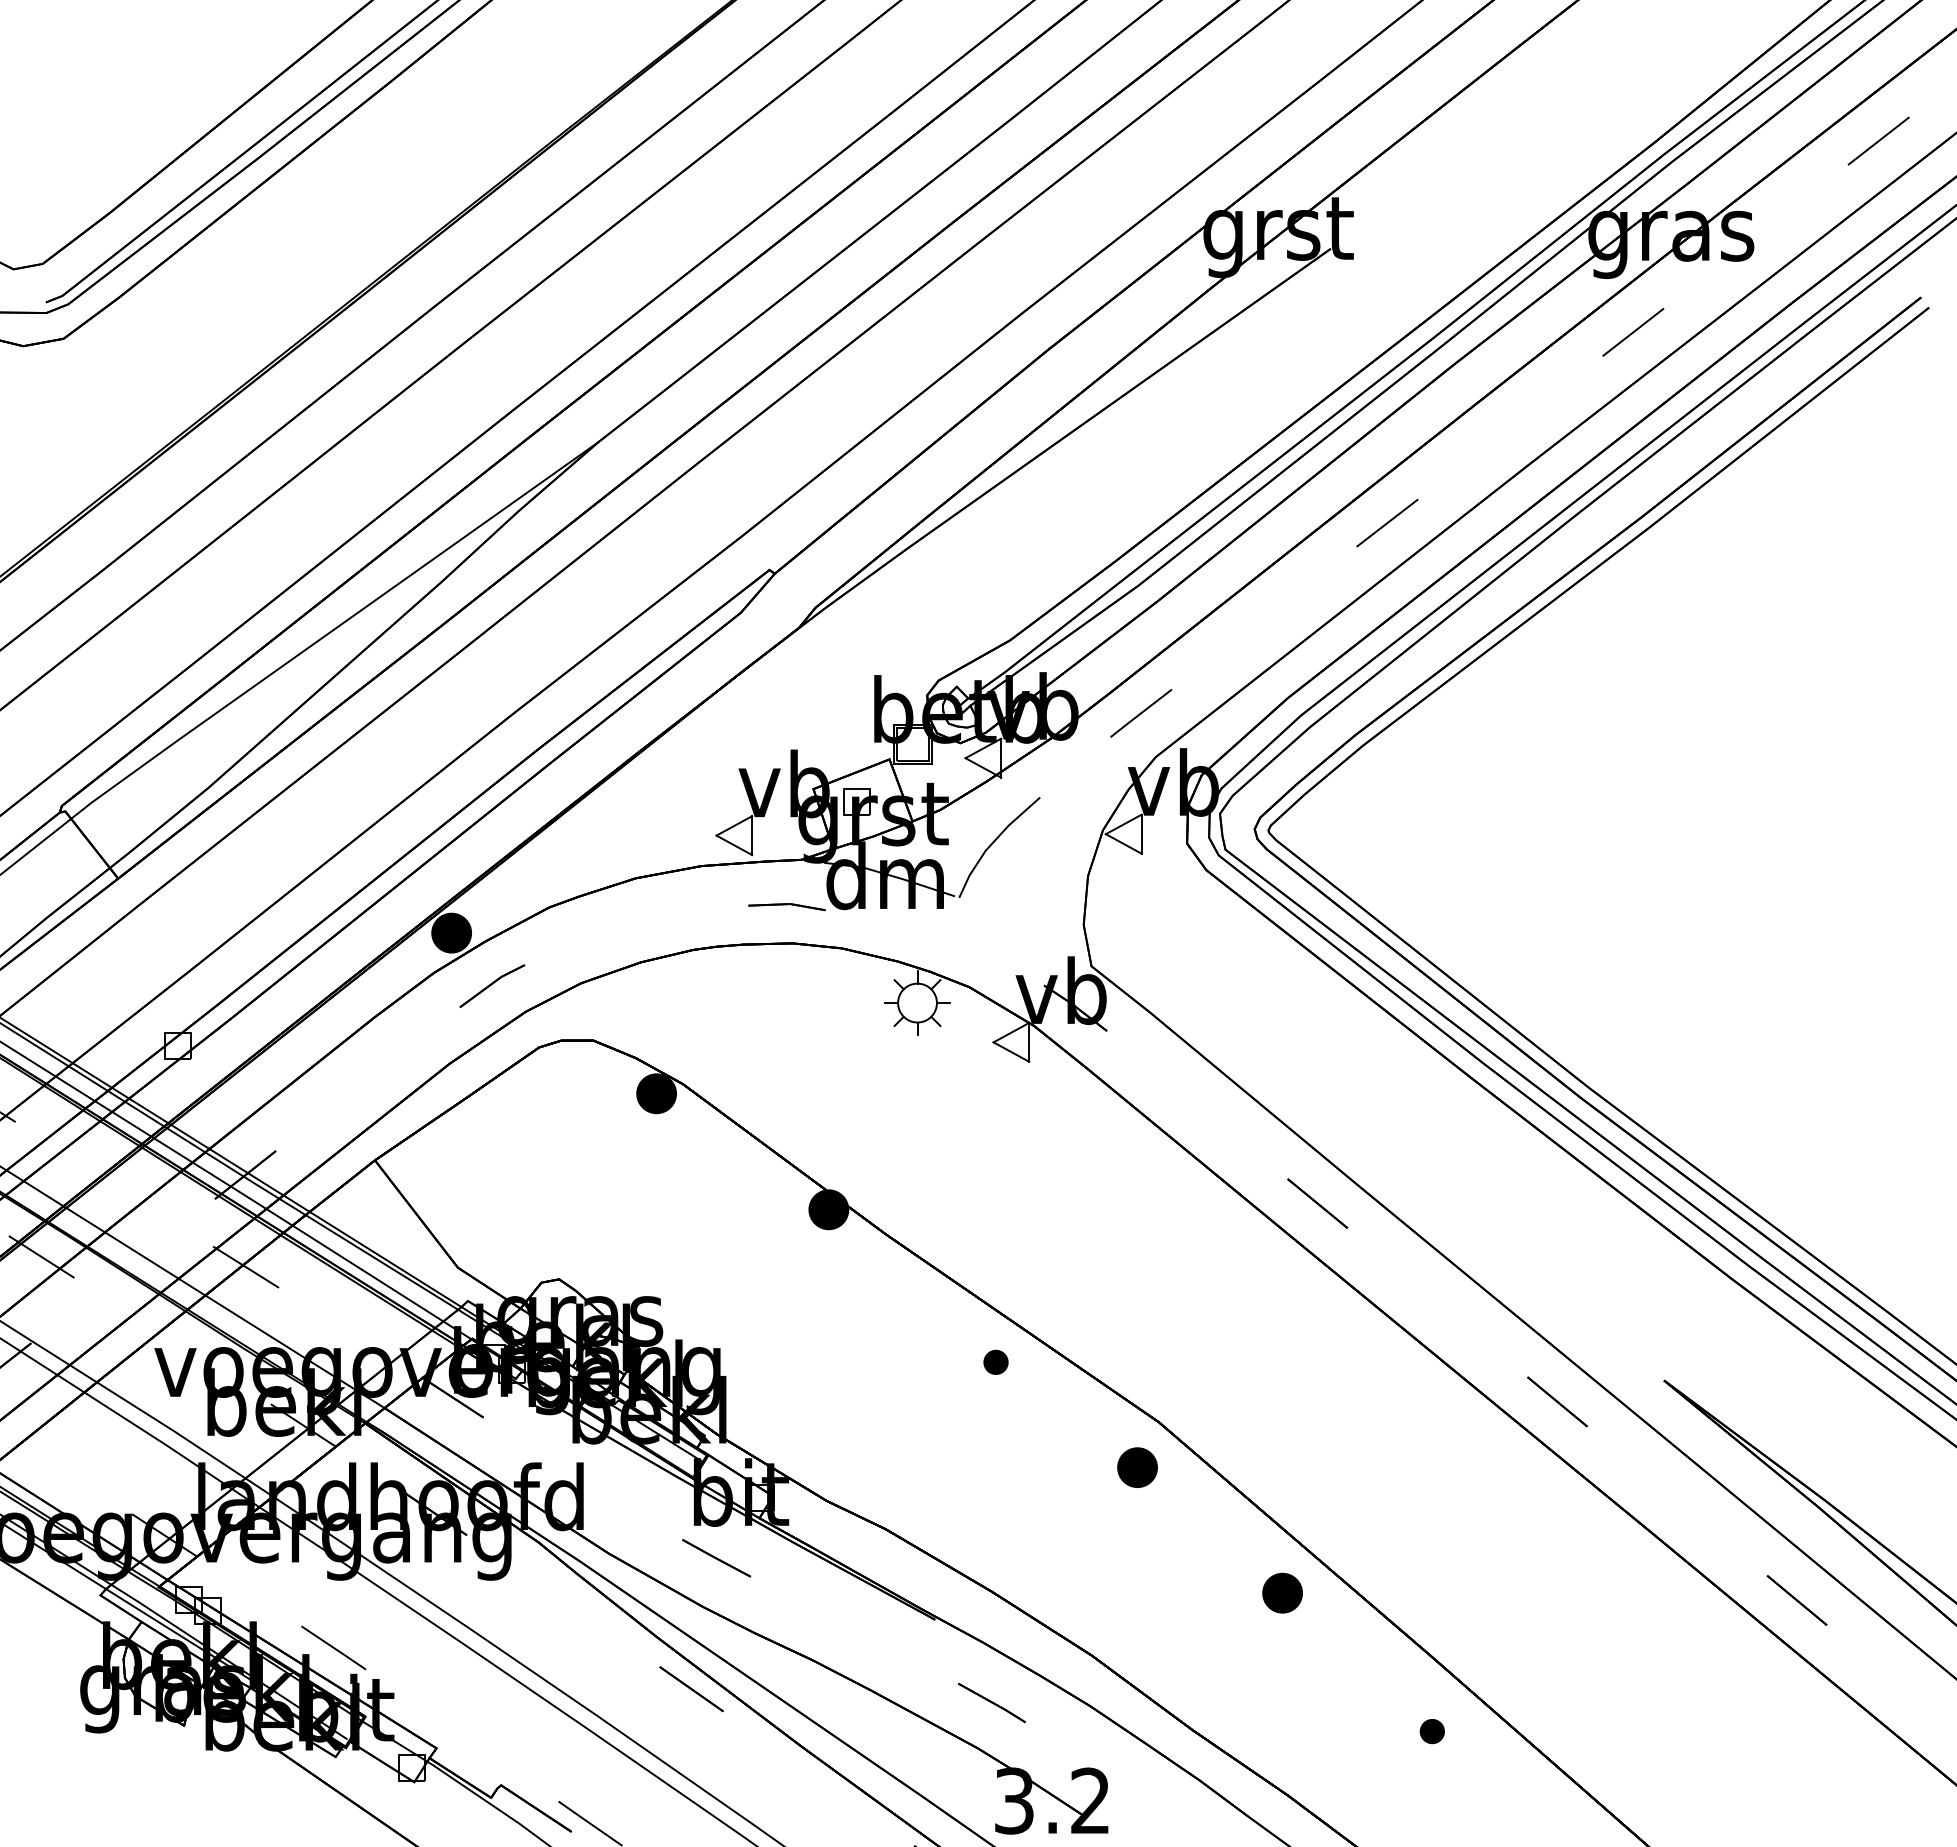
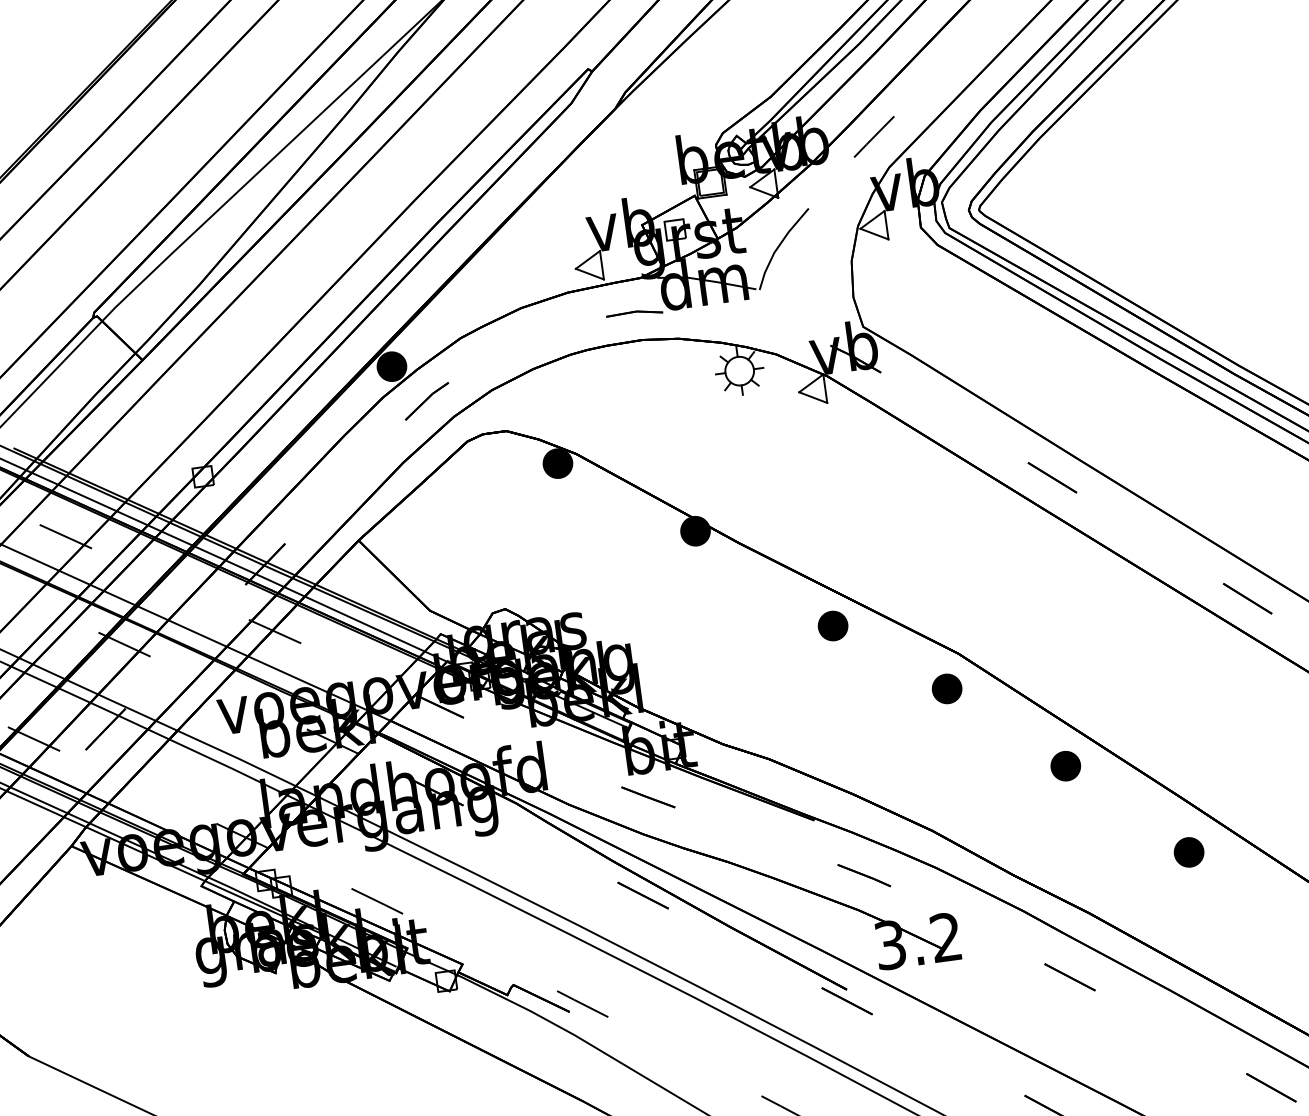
part: (995, 1362) -> (832, 626), size x1.67
part: (1432, 1731) -> (1189, 852), size x1.67

